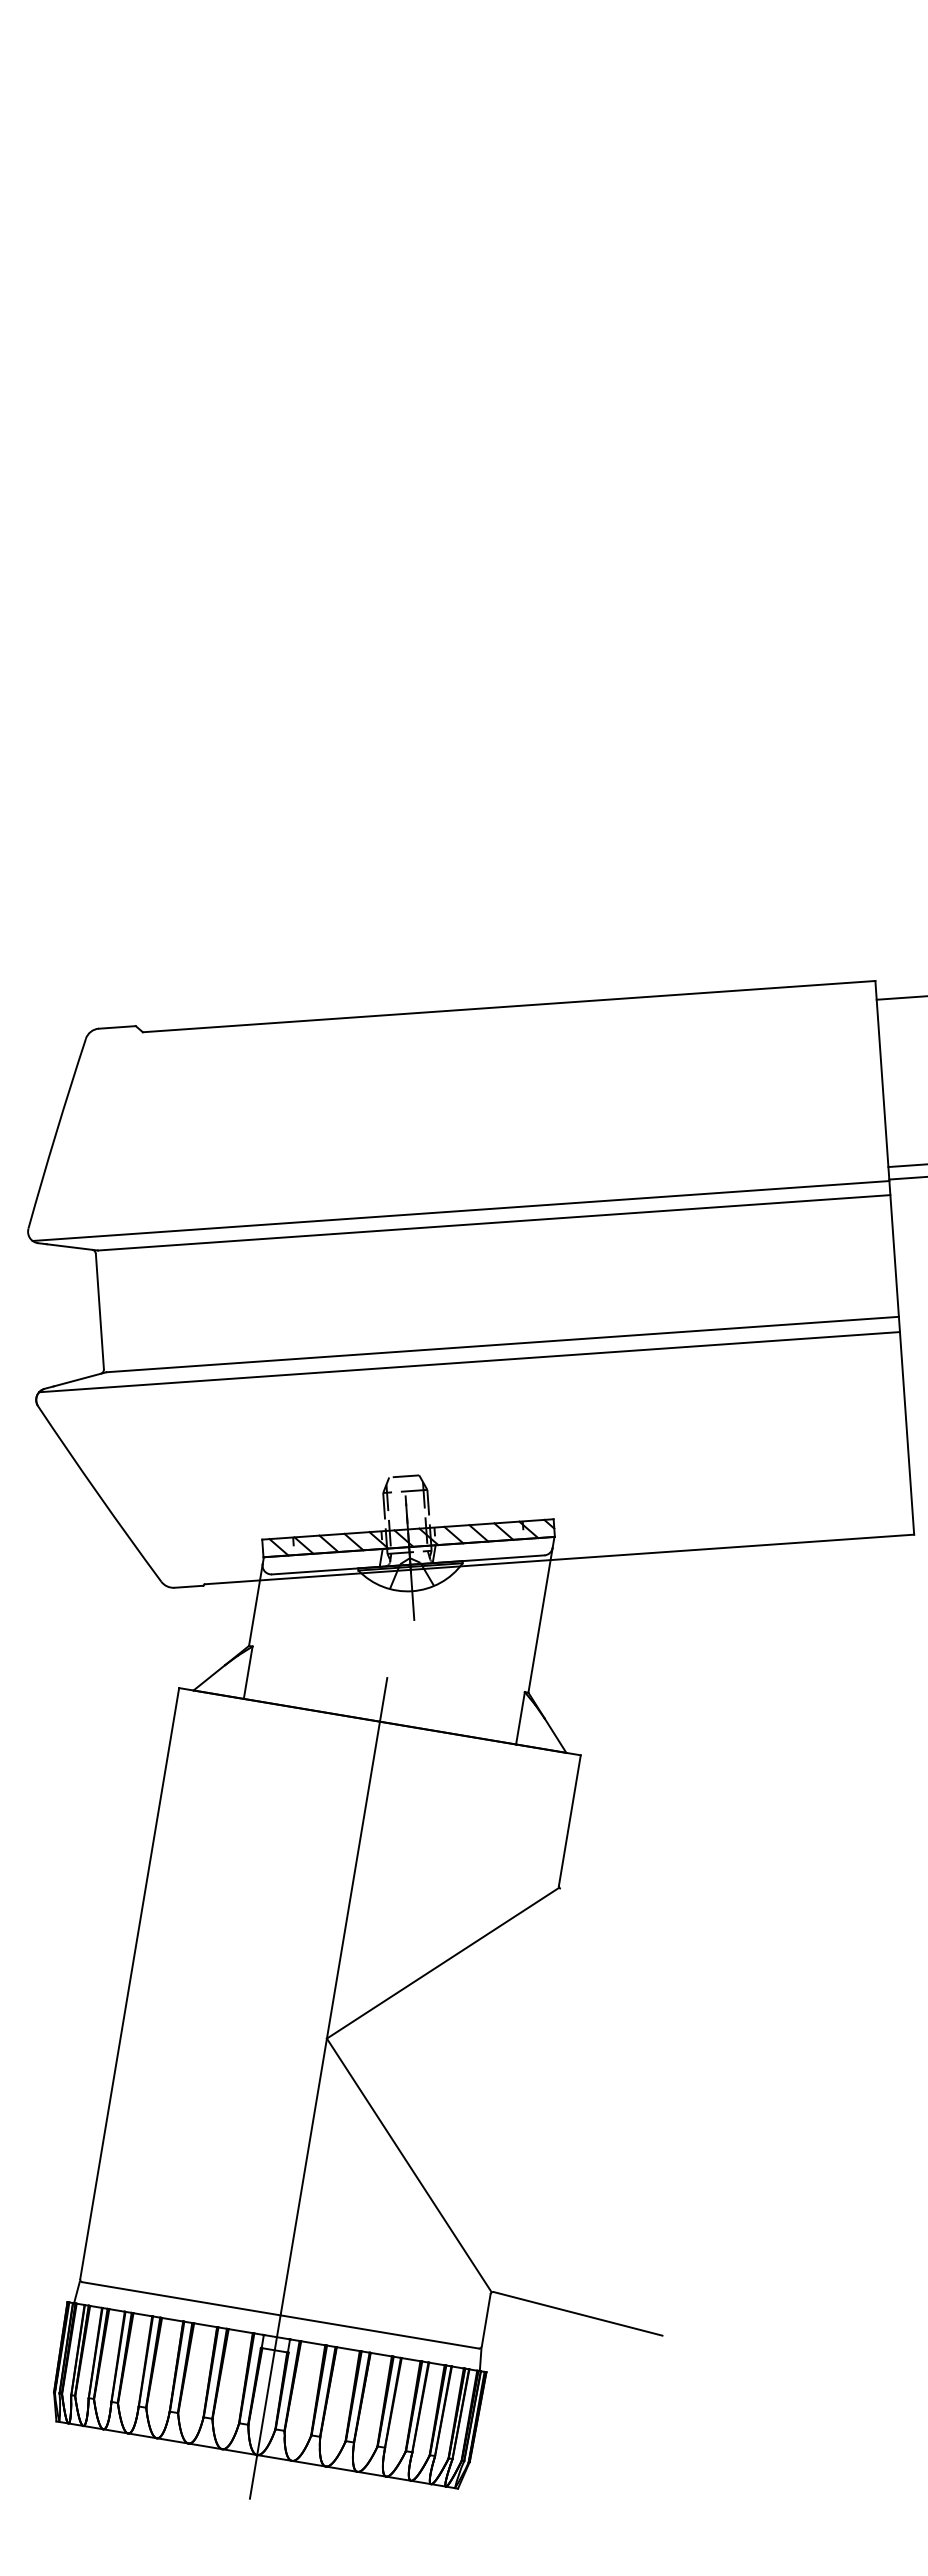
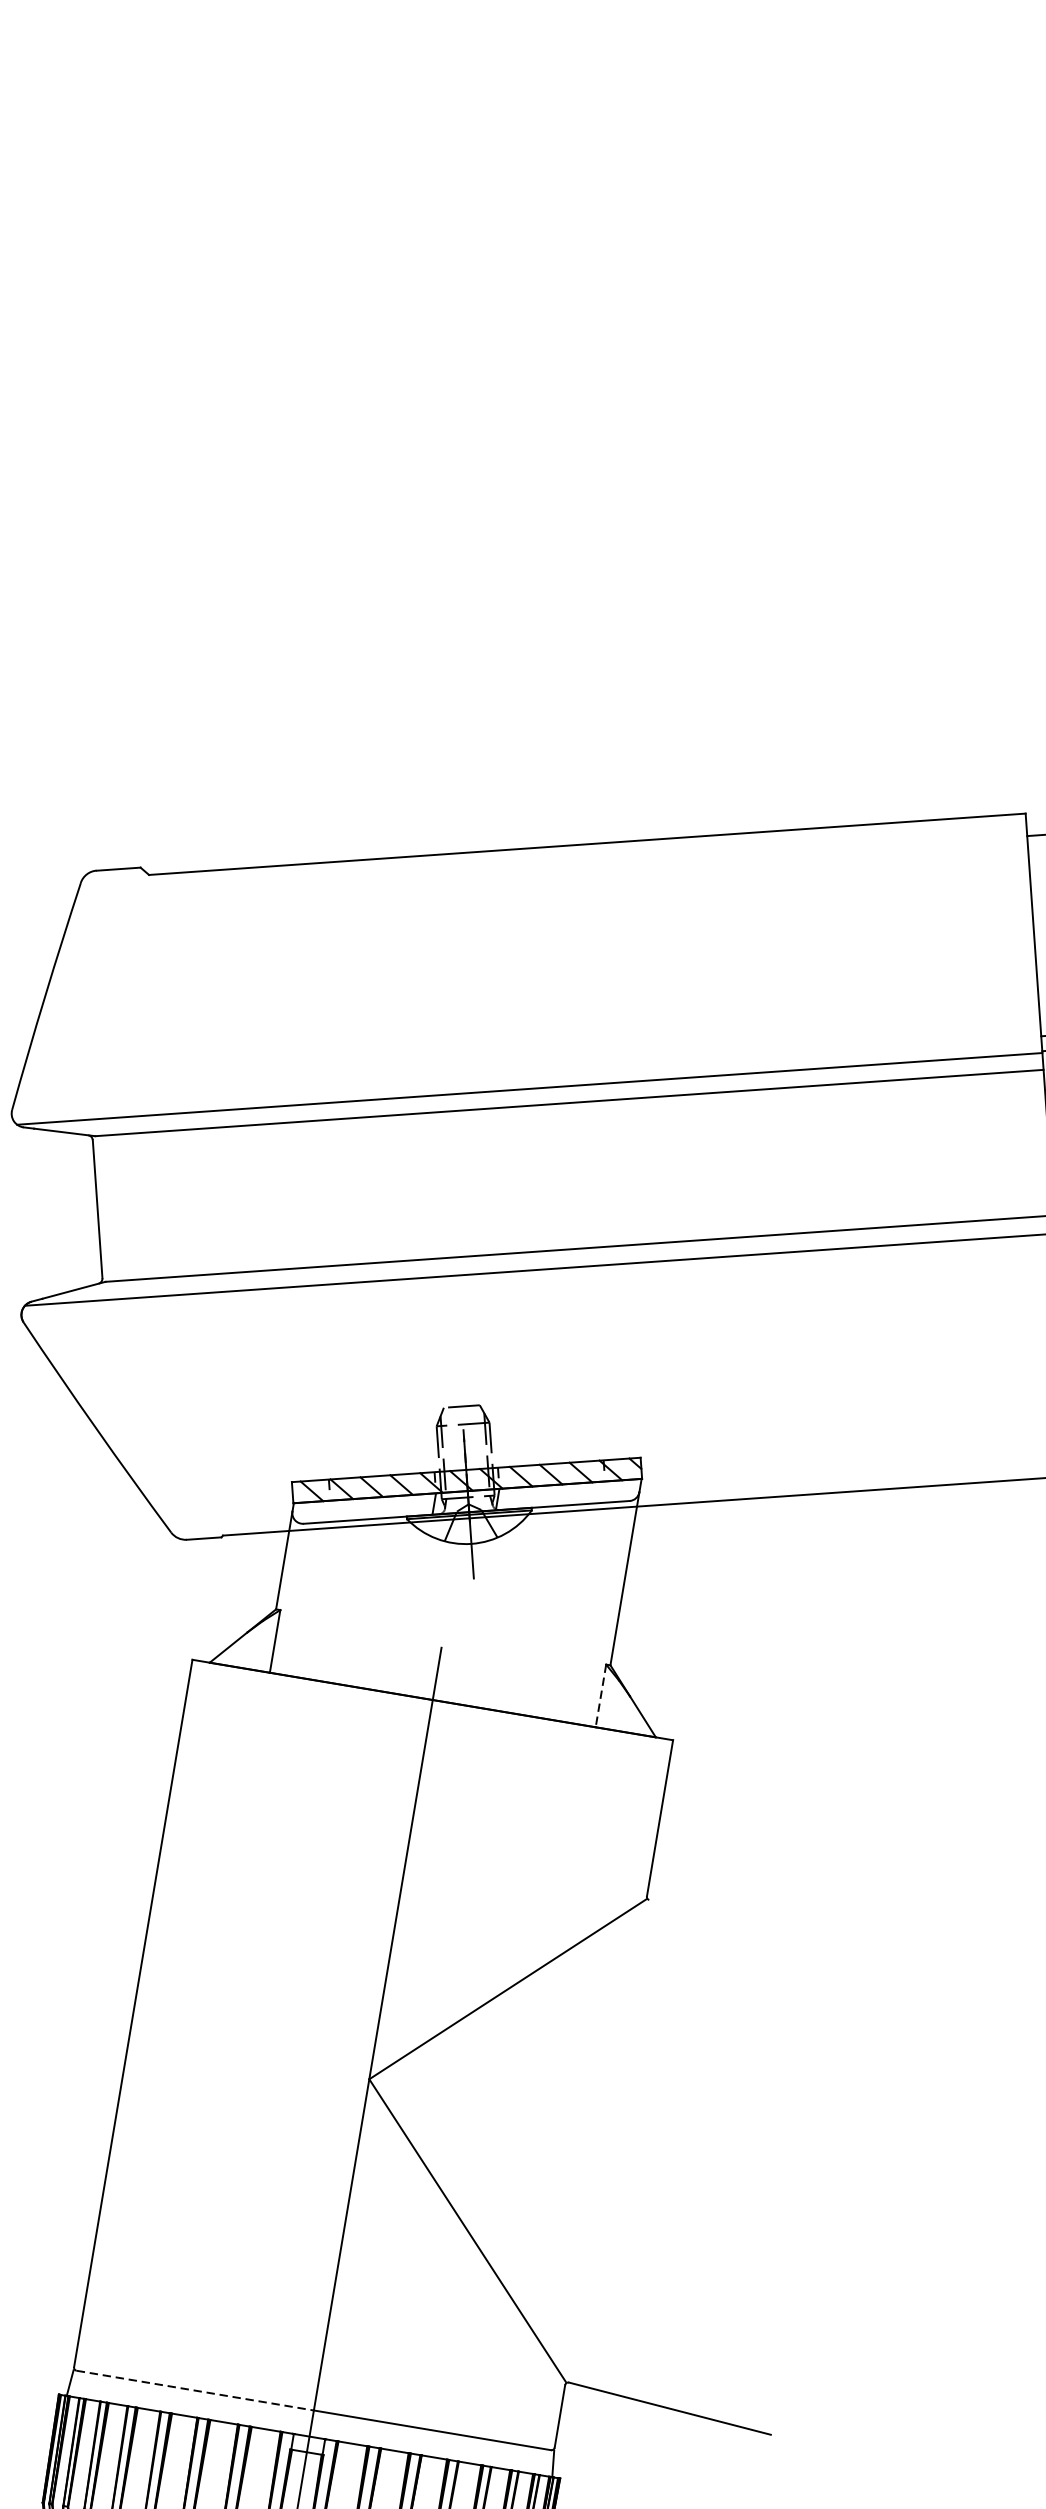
line: (520, 1718) -> (600, 1696), solid -> dashed
line: (182, 2298) -> (196, 2390), solid -> dashed

